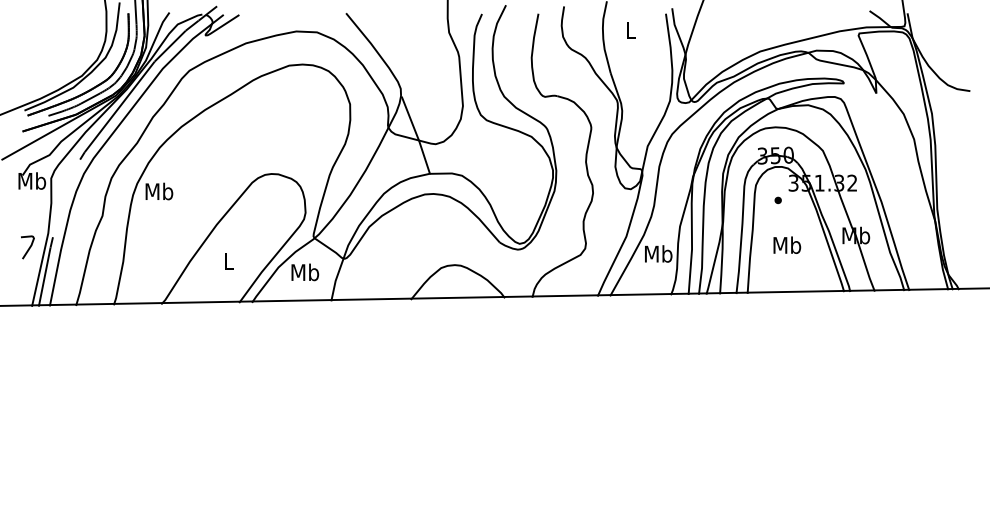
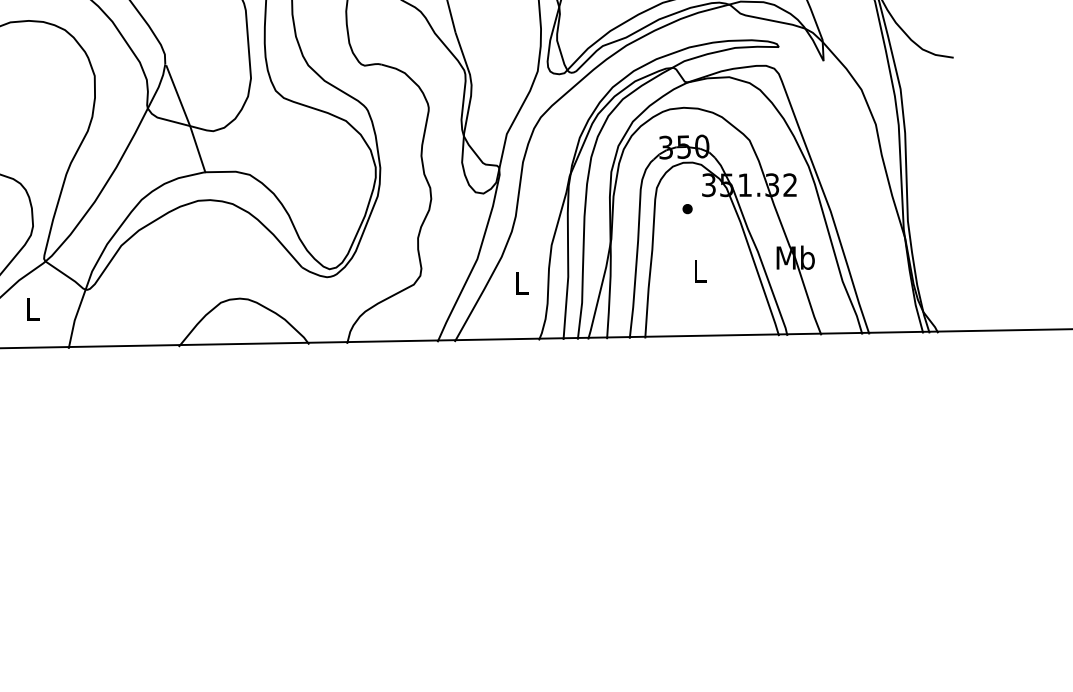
text: (787, 244) -> (700, 270), Mb -> L
text: (658, 253) -> (521, 282), Mb -> L
text: (305, 272) -> (32, 308), Mb -> L

